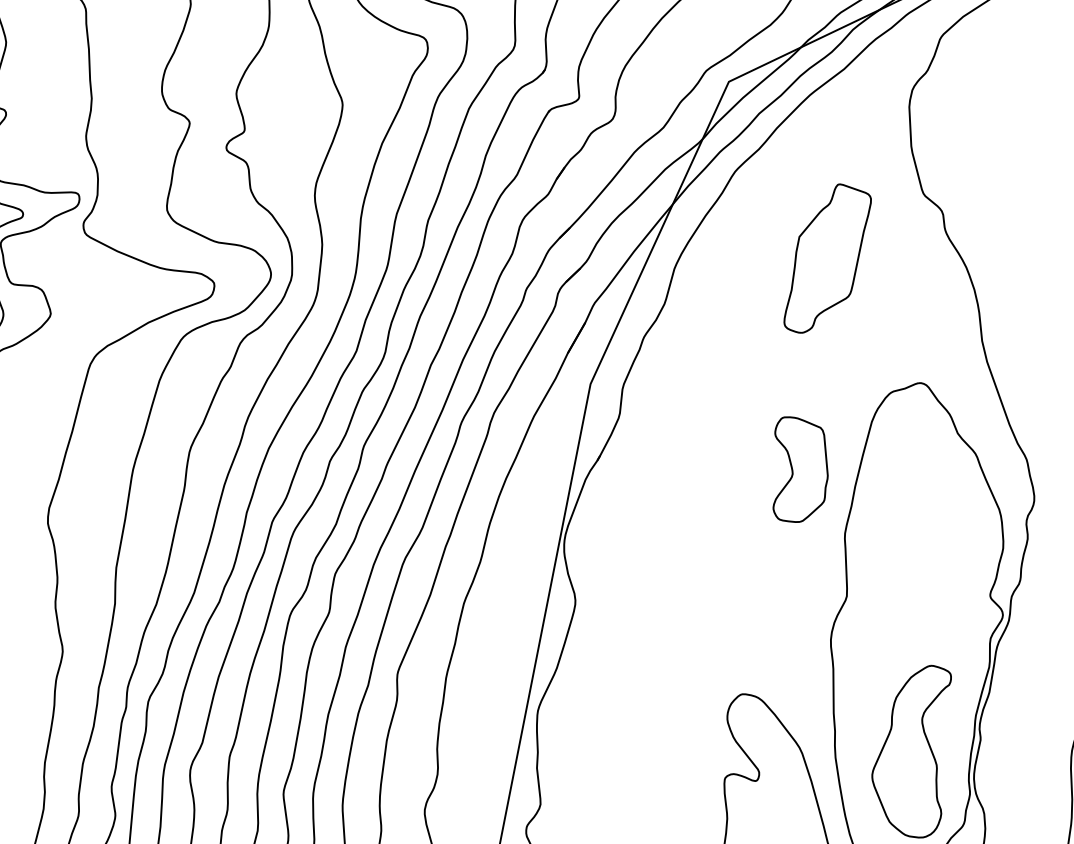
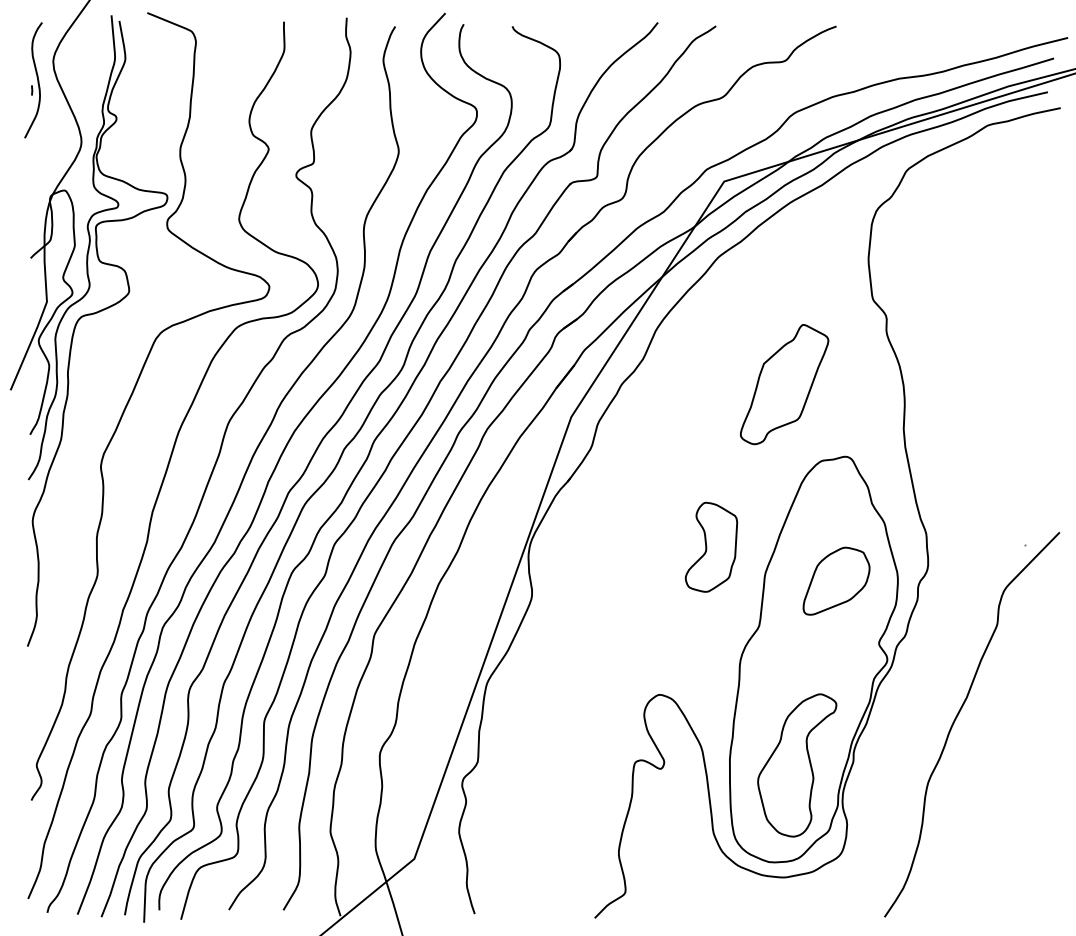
part: (827, 257) -> (784, 384), moved
part: (798, 467) -> (711, 546), moved
part: (929, 529) -> (836, 580), added

